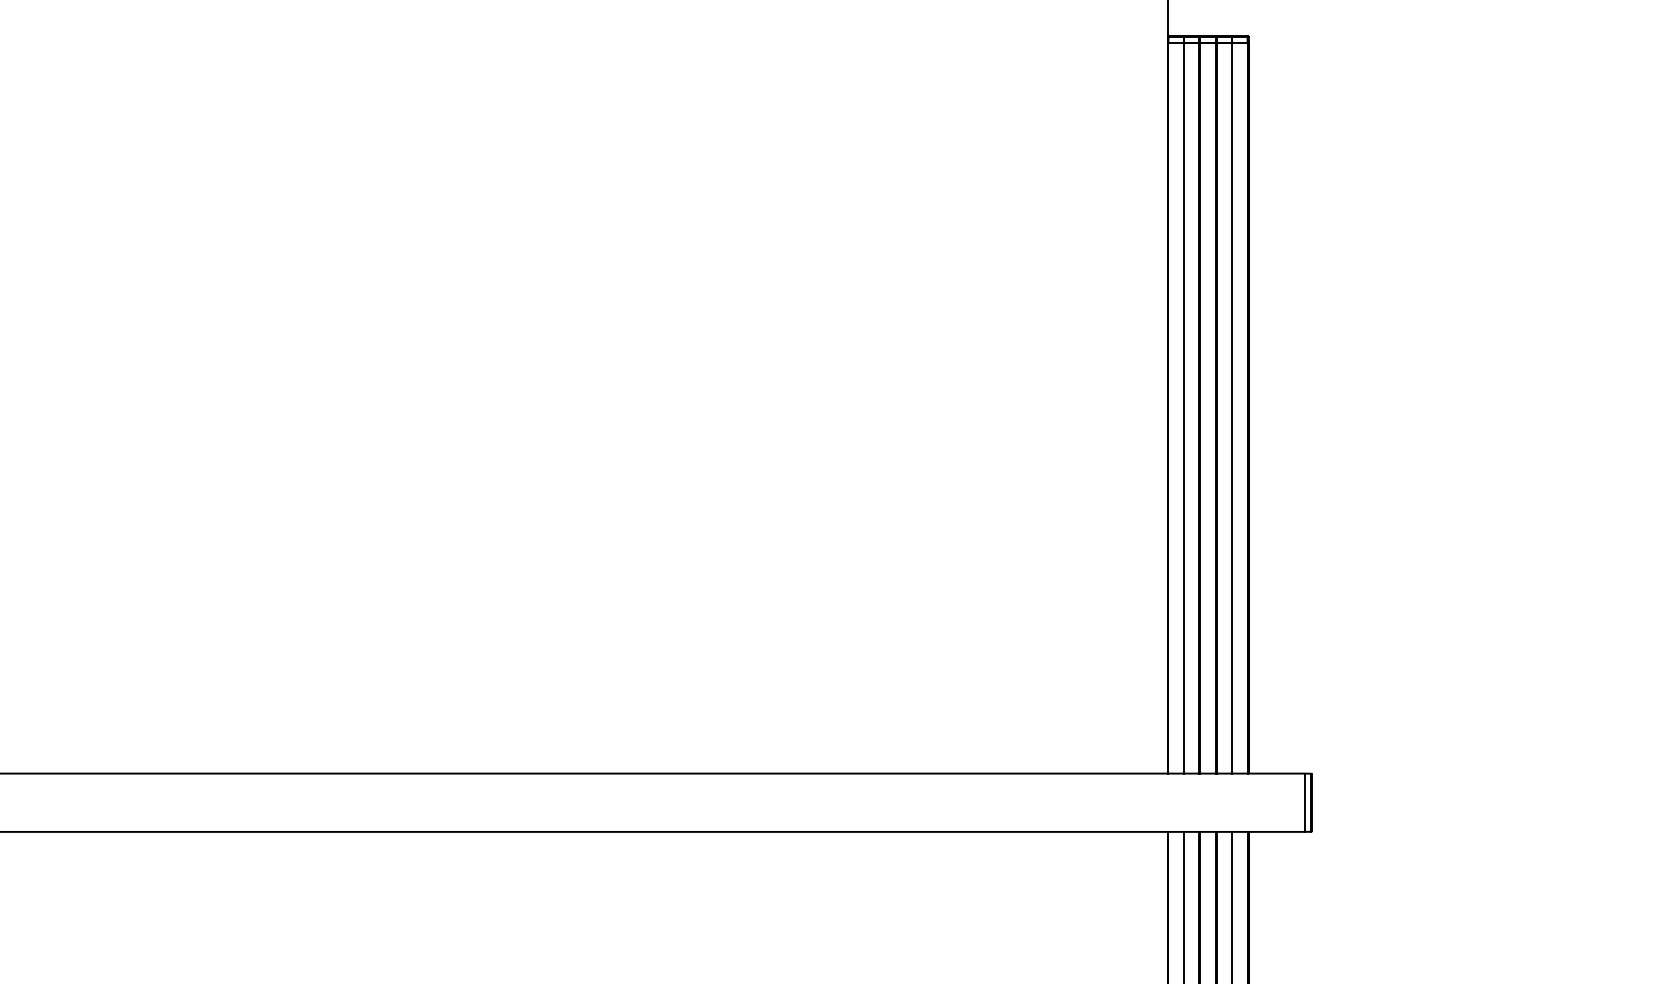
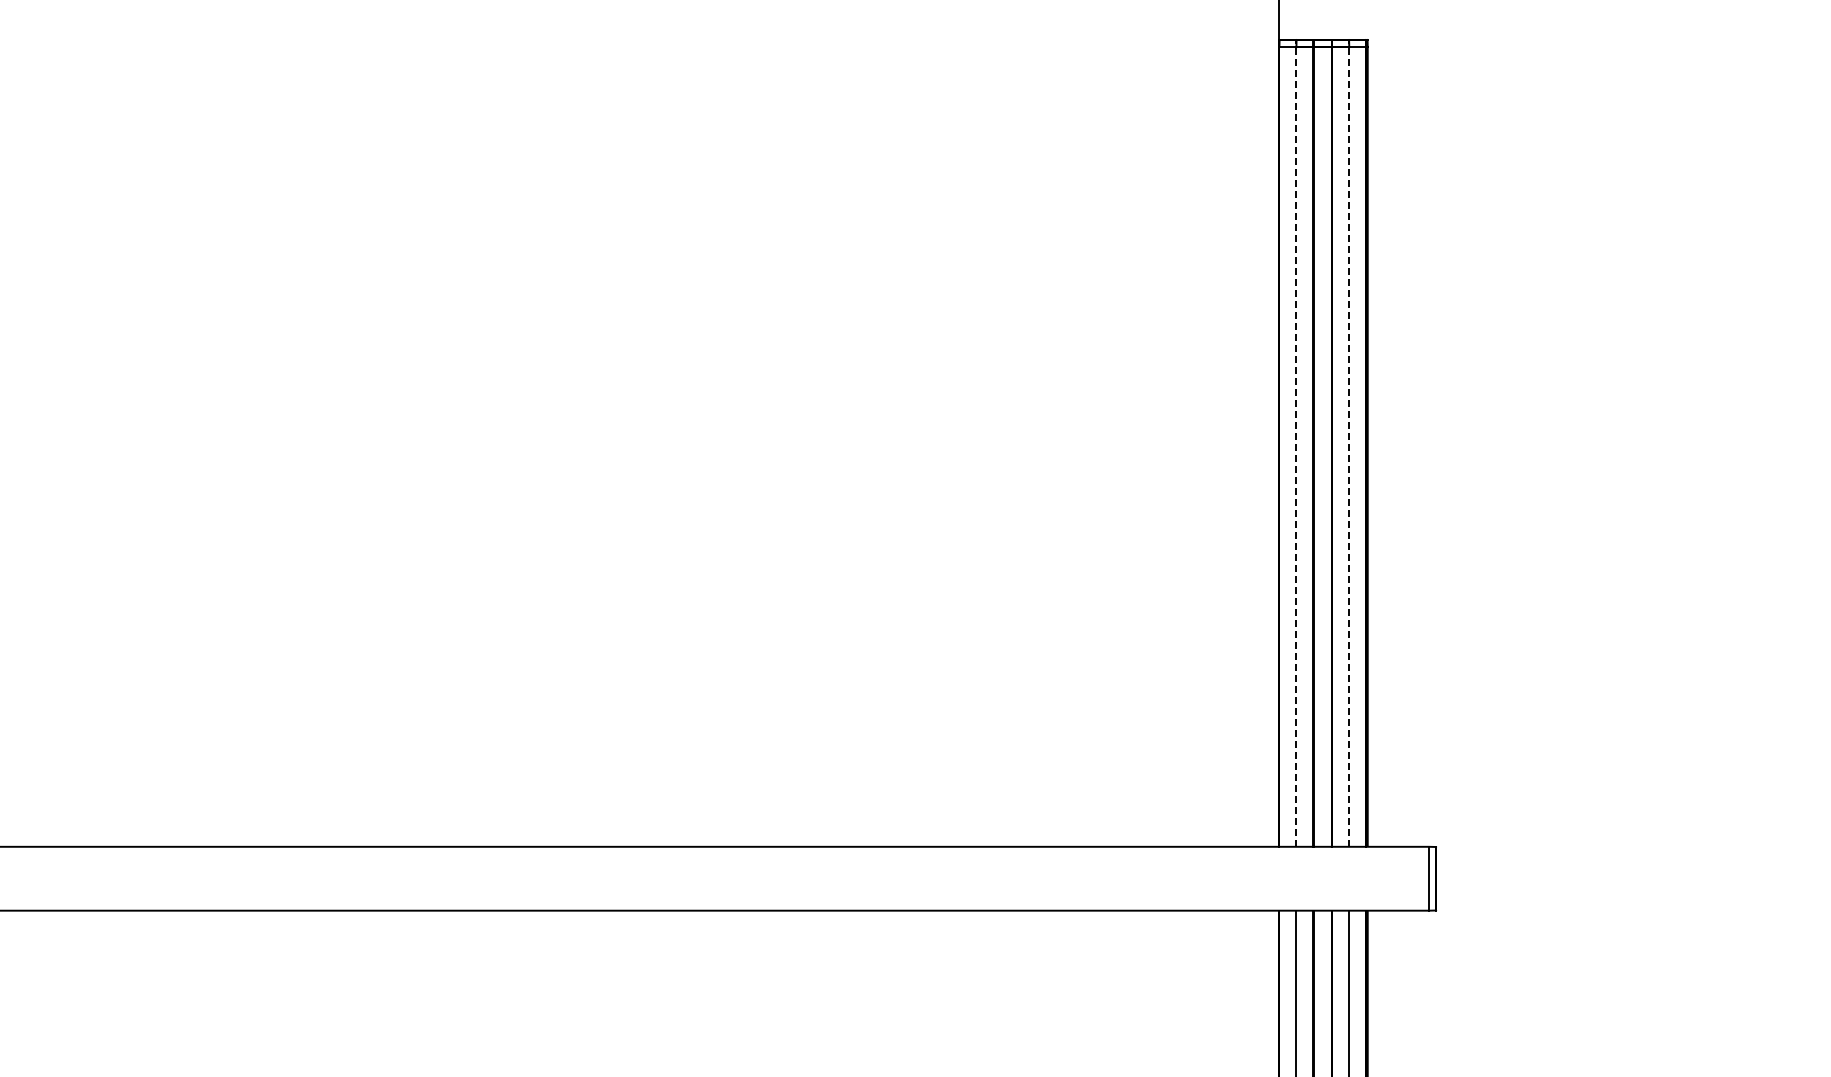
line: (1183, 405) -> (1296, 443), solid -> dashed
line: (1232, 405) -> (1349, 443), solid -> dashed

